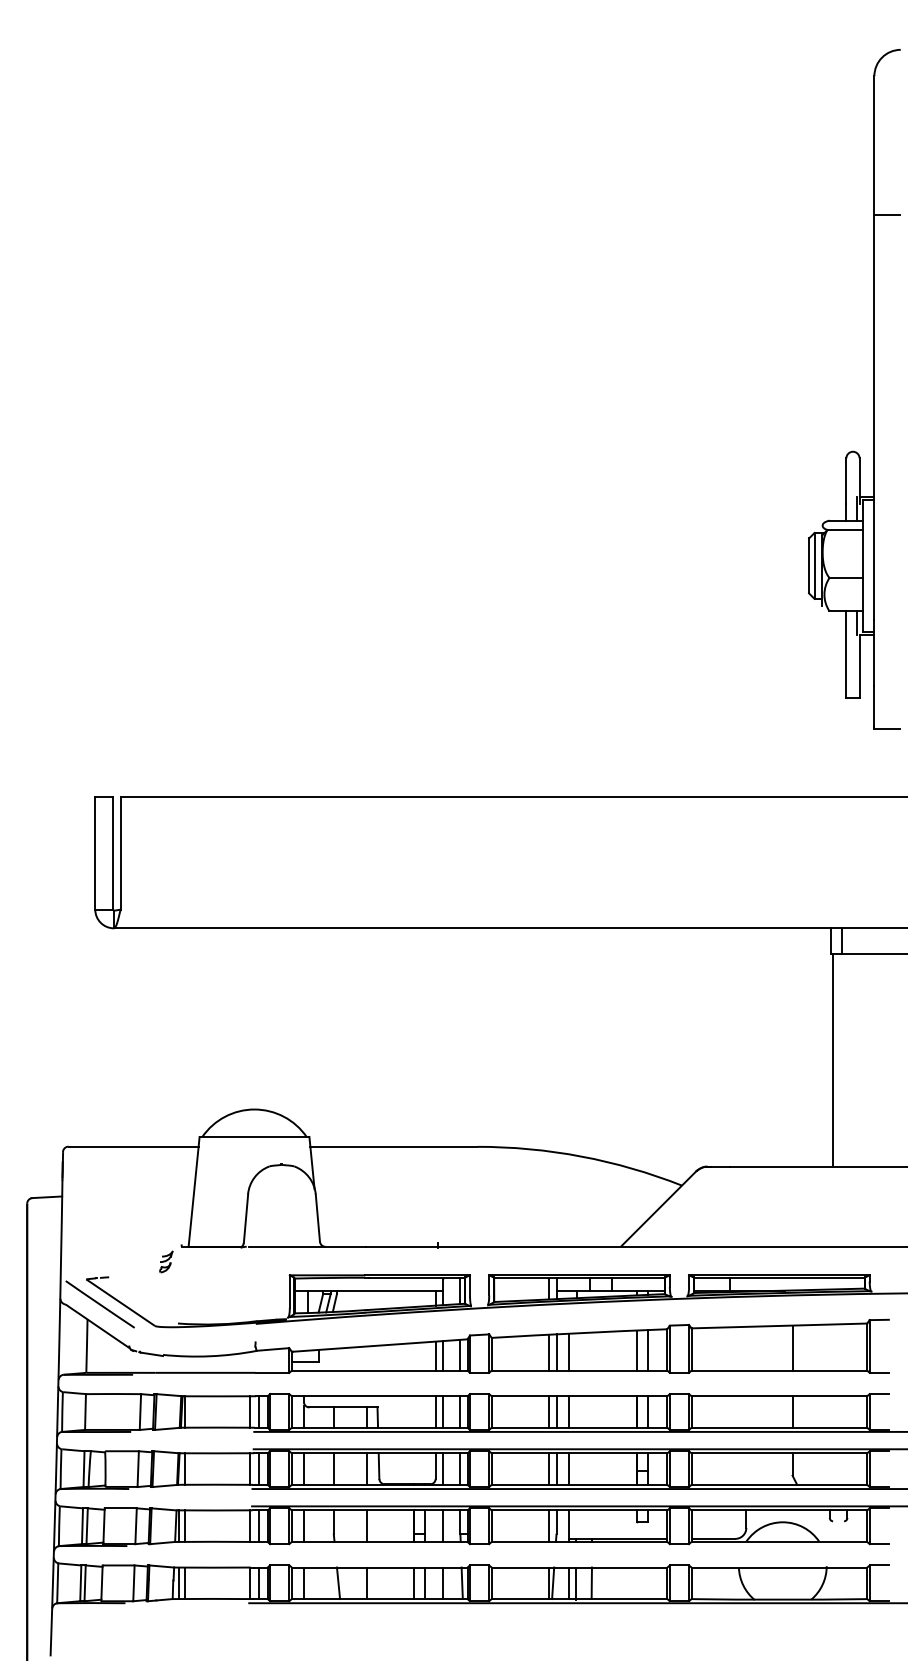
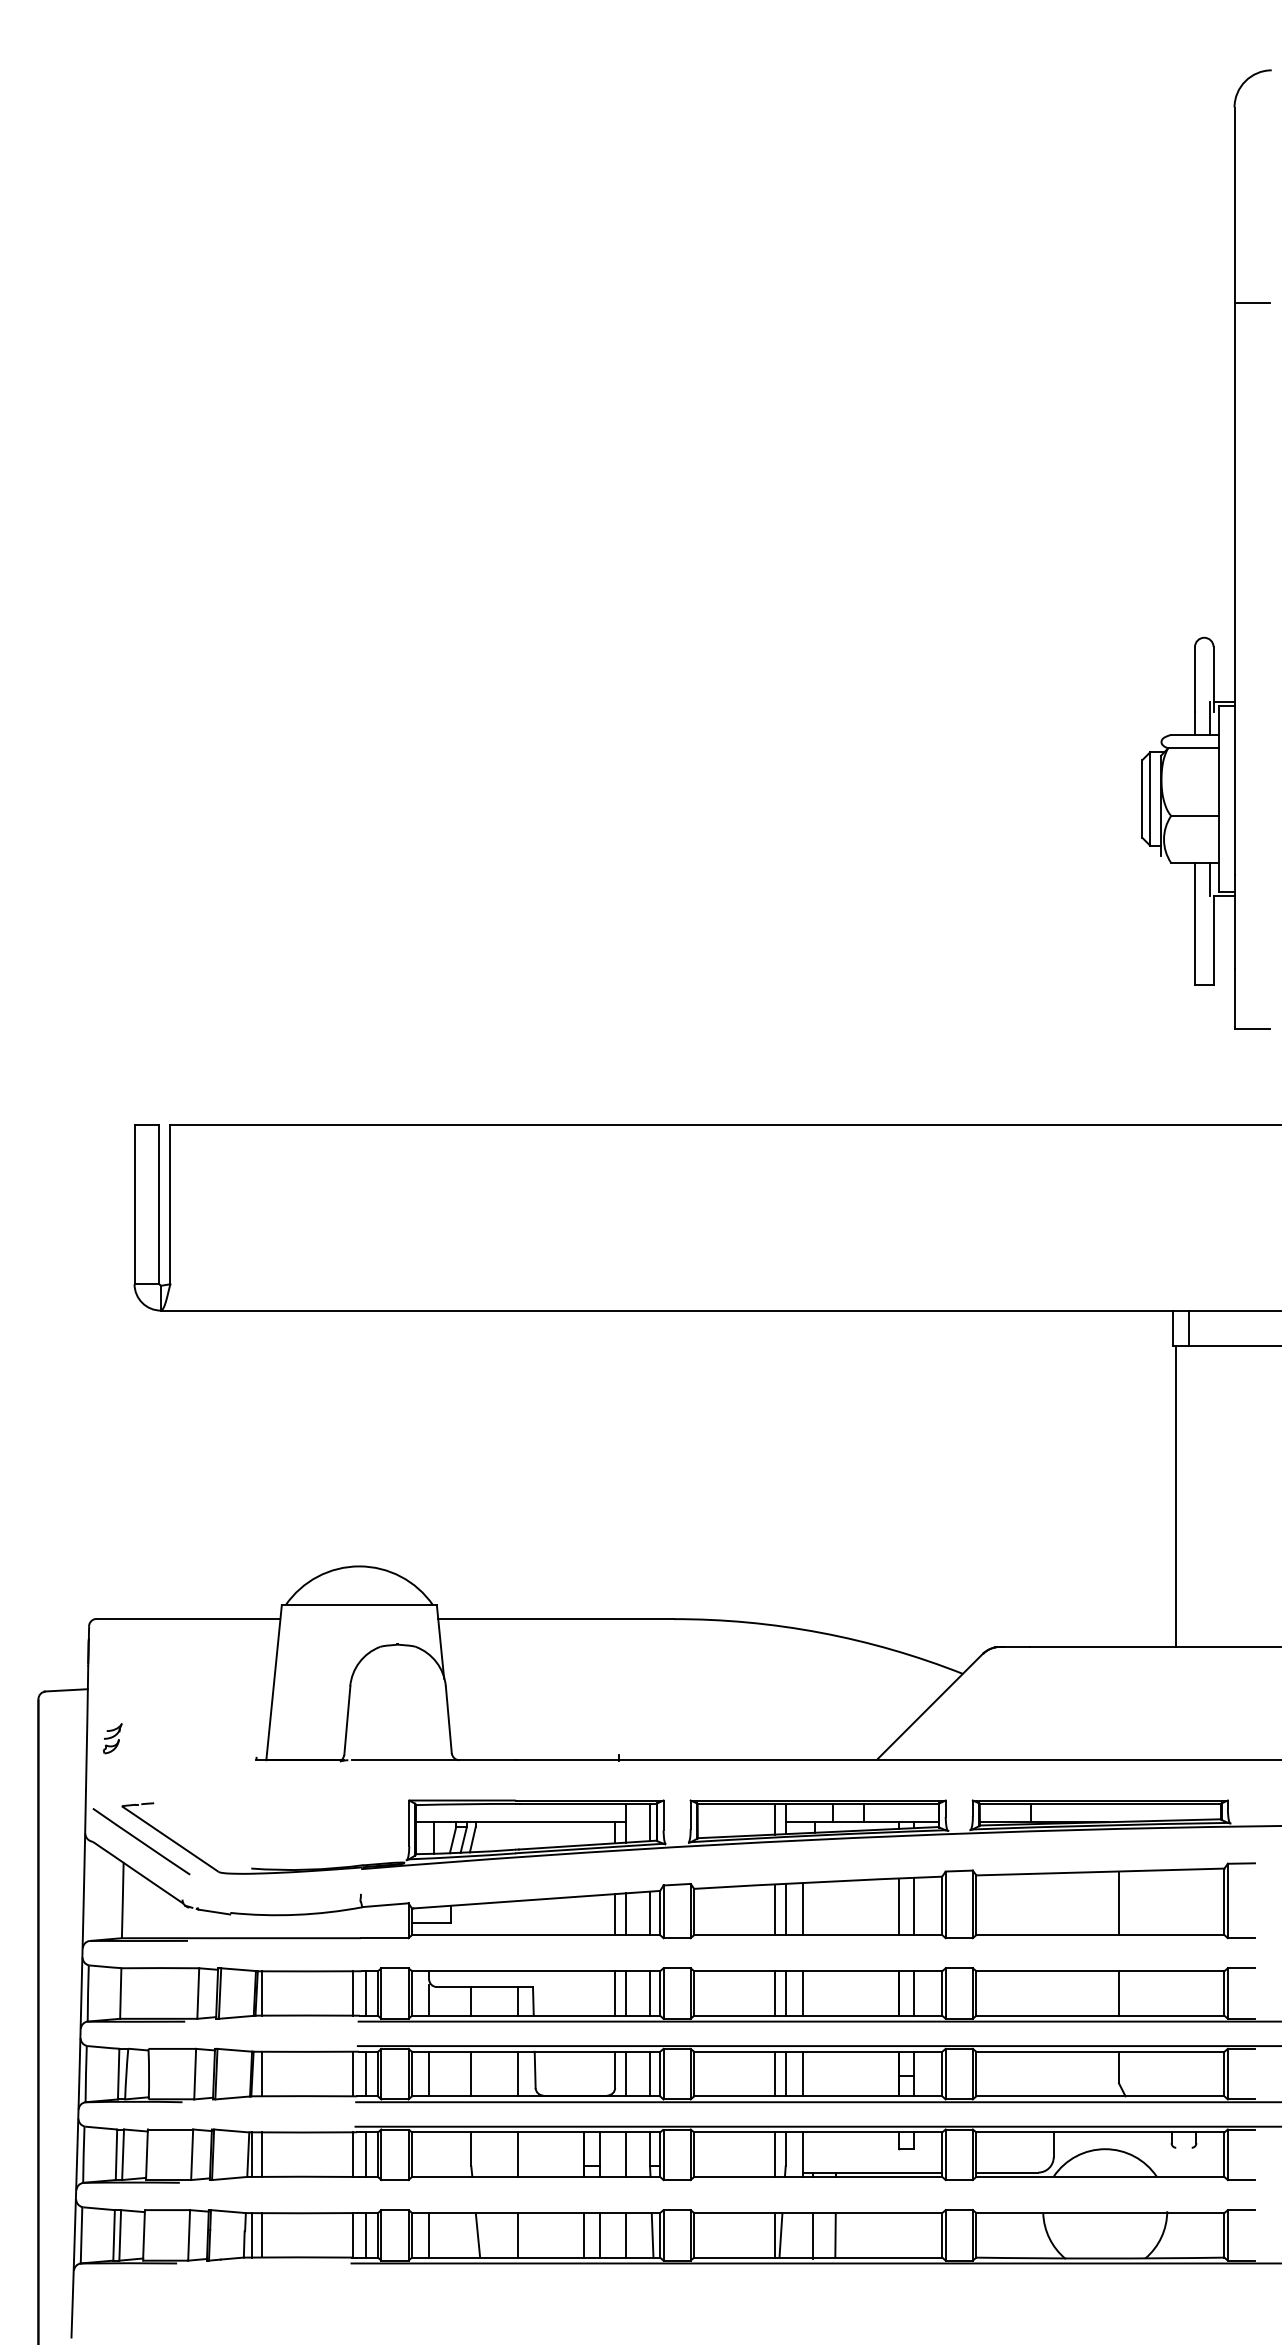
part: (166, 1261) -> (112, 1738), moved
line: (304, 1526) -> (429, 2154), removed
line: (568, 1583) -> (802, 2235), removed

